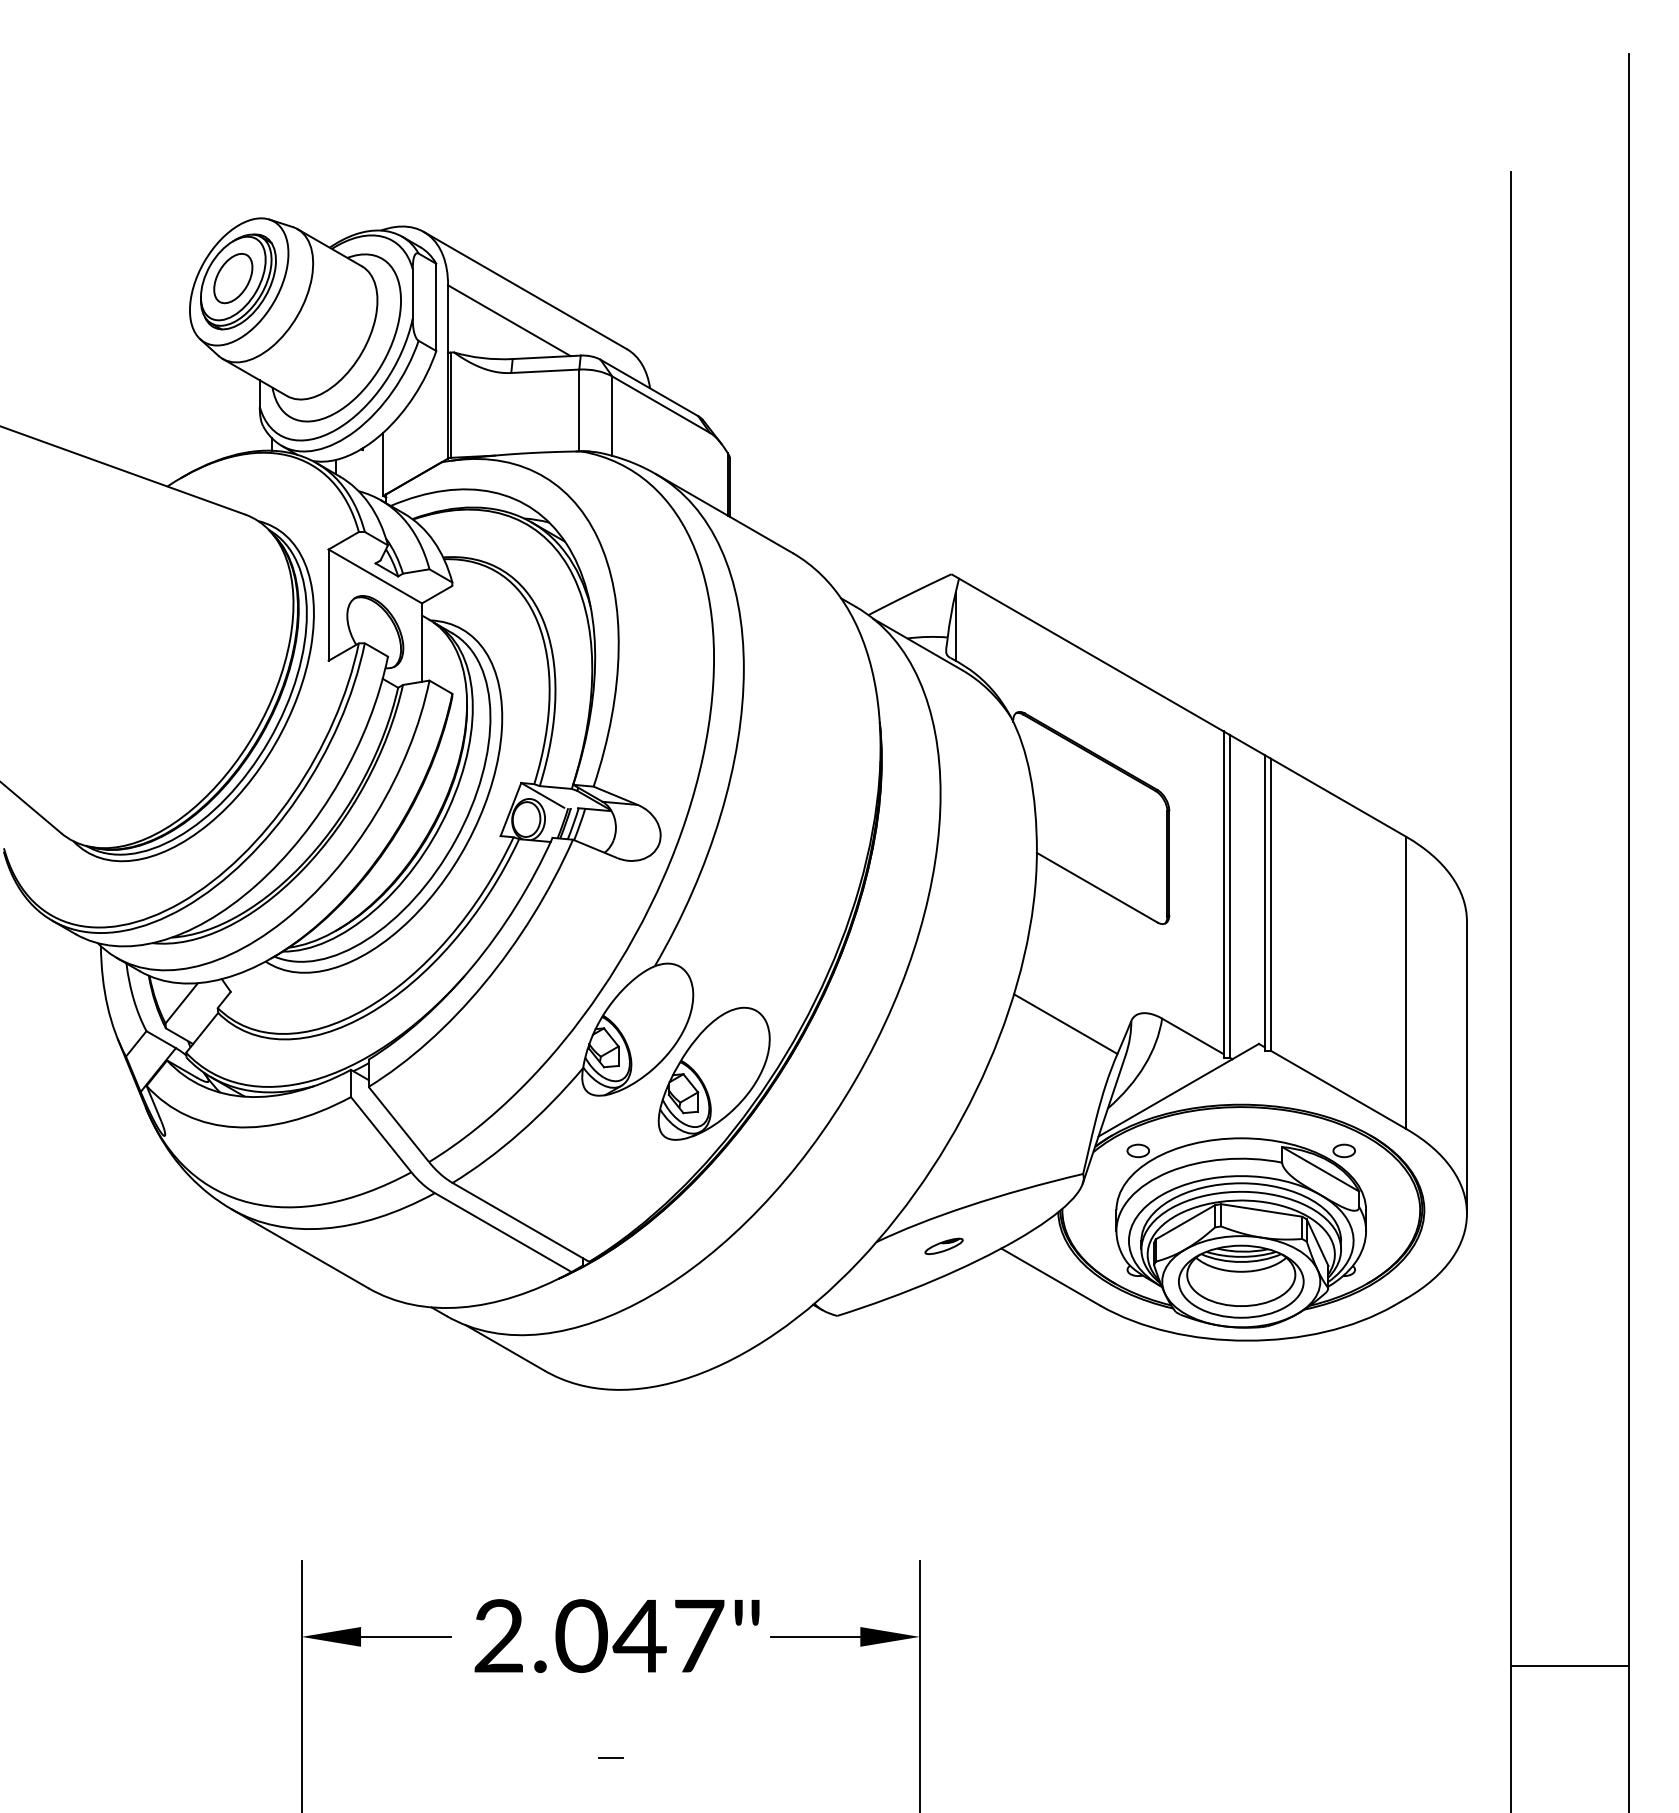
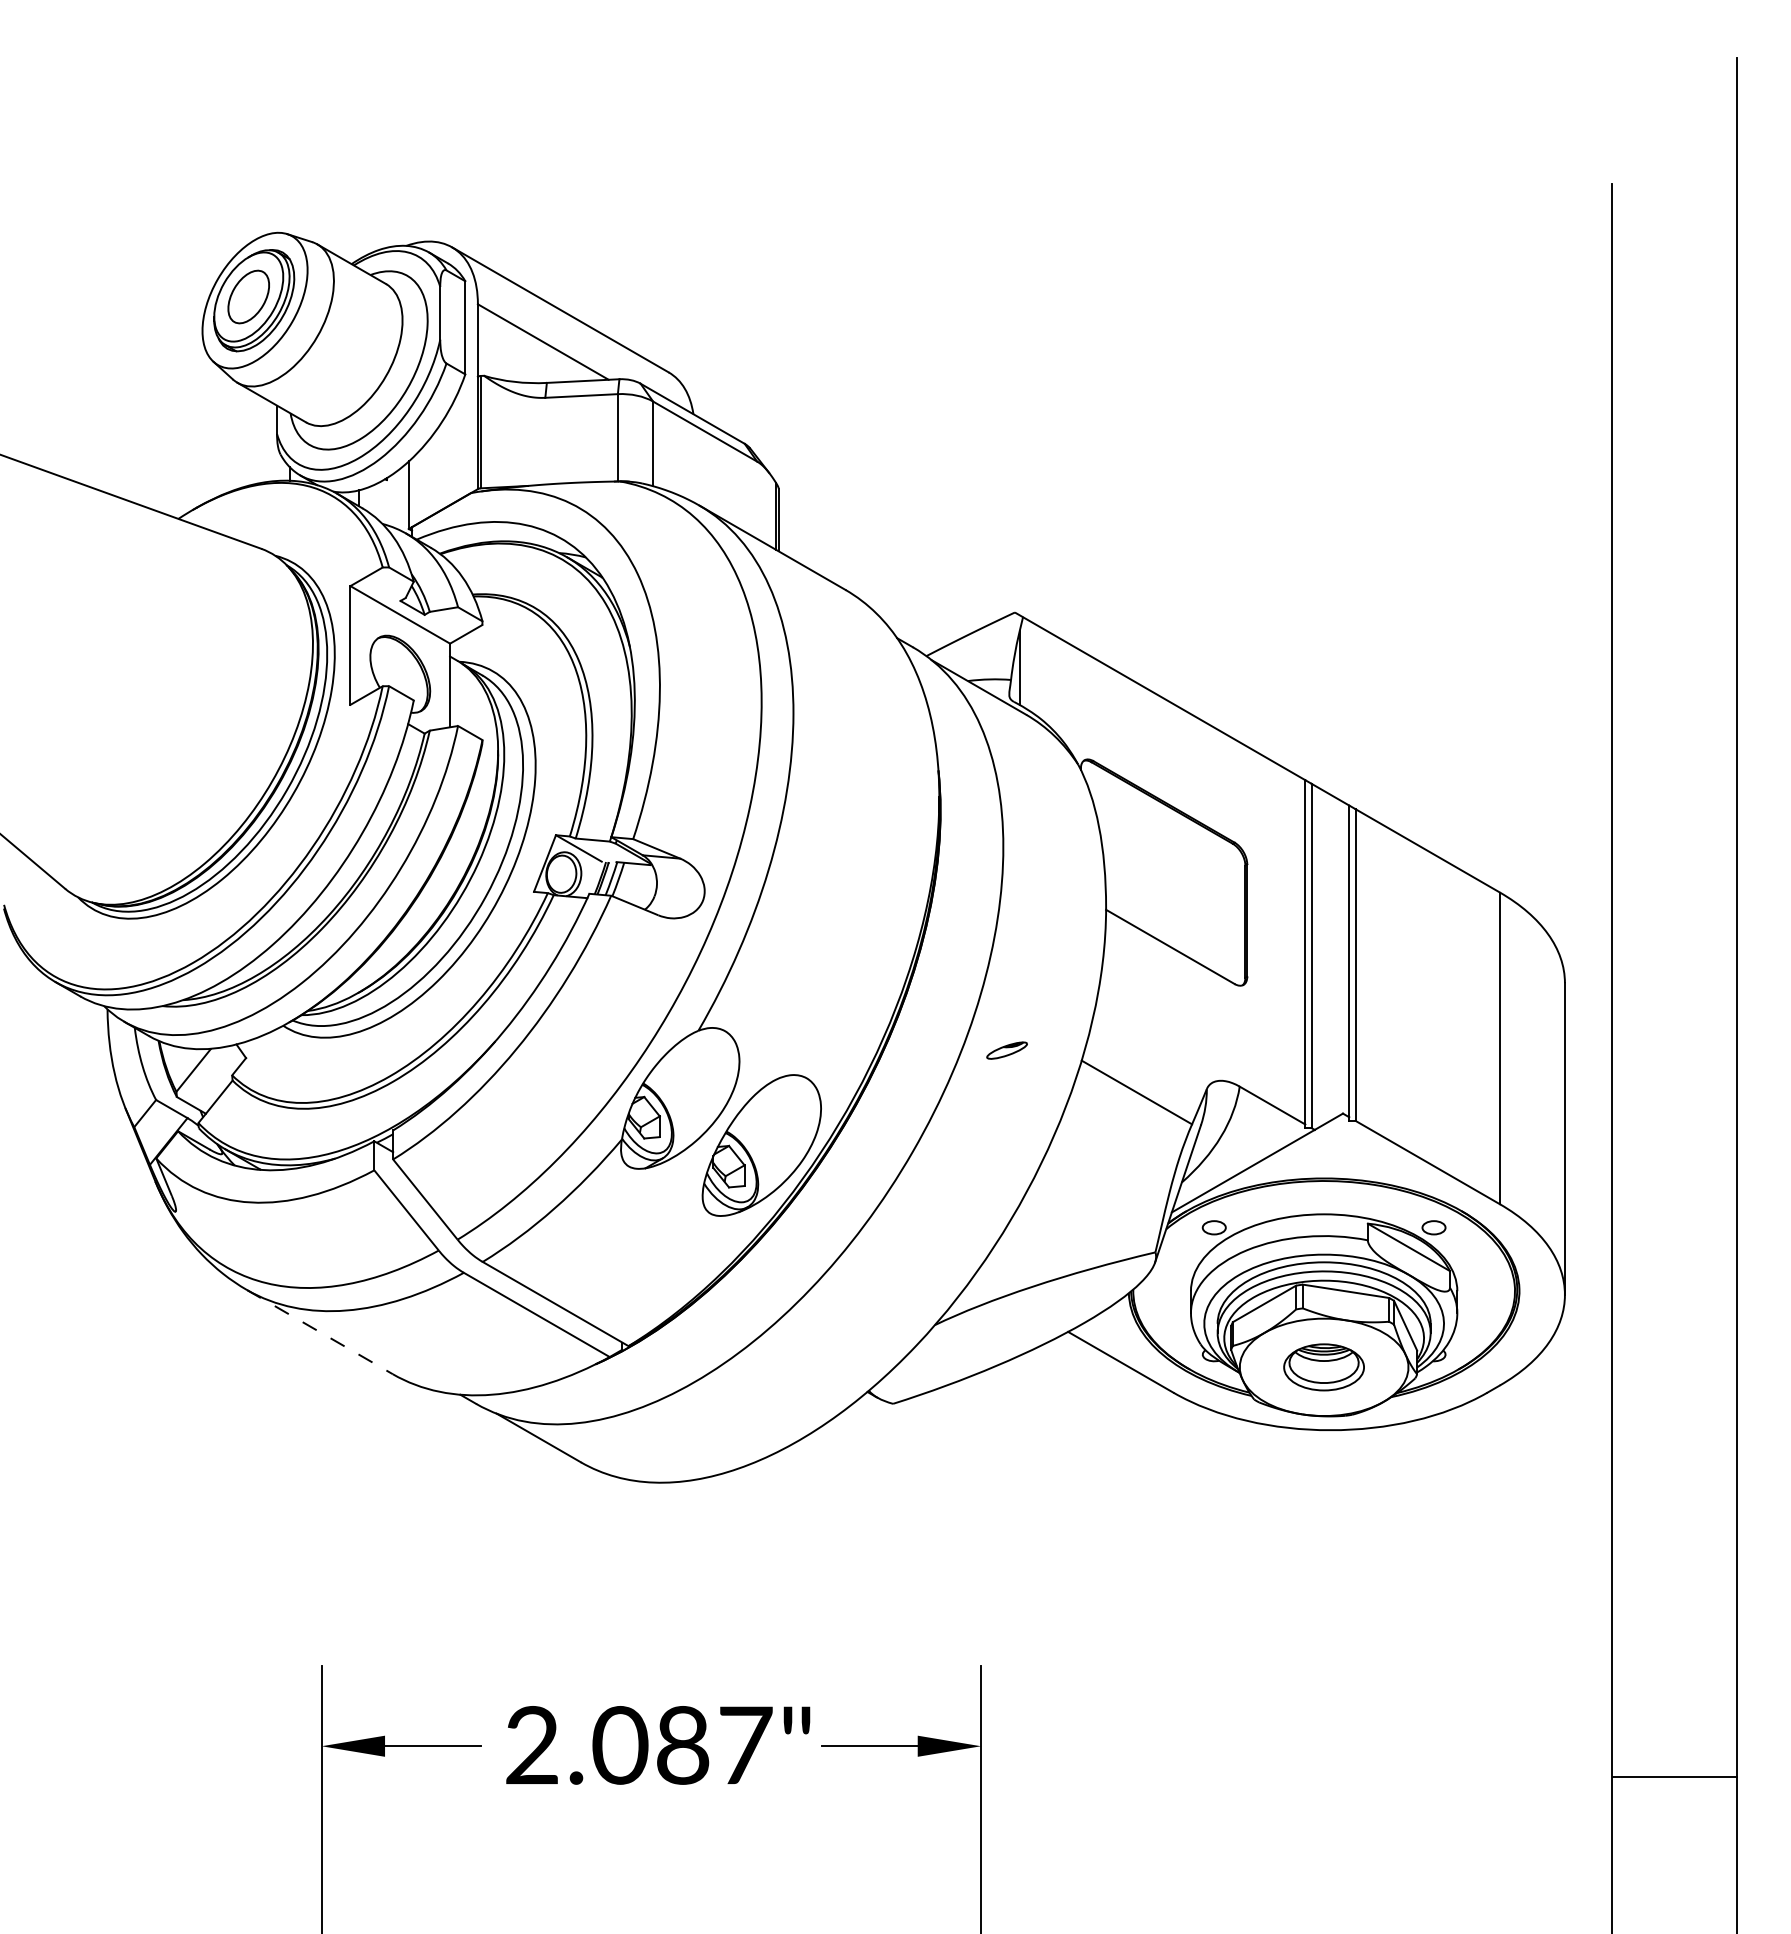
part: (943, 1246) -> (1006, 1050), moved
line: (300, 1249) -> (320, 1332), solid -> dashed
part: (1240, 1281) -> (1323, 1367), size x0.6
text: (639, 1636) -> (682, 1745), 2.047" -> 2.087"
line: (610, 1758) -> (651, 1875), removed

